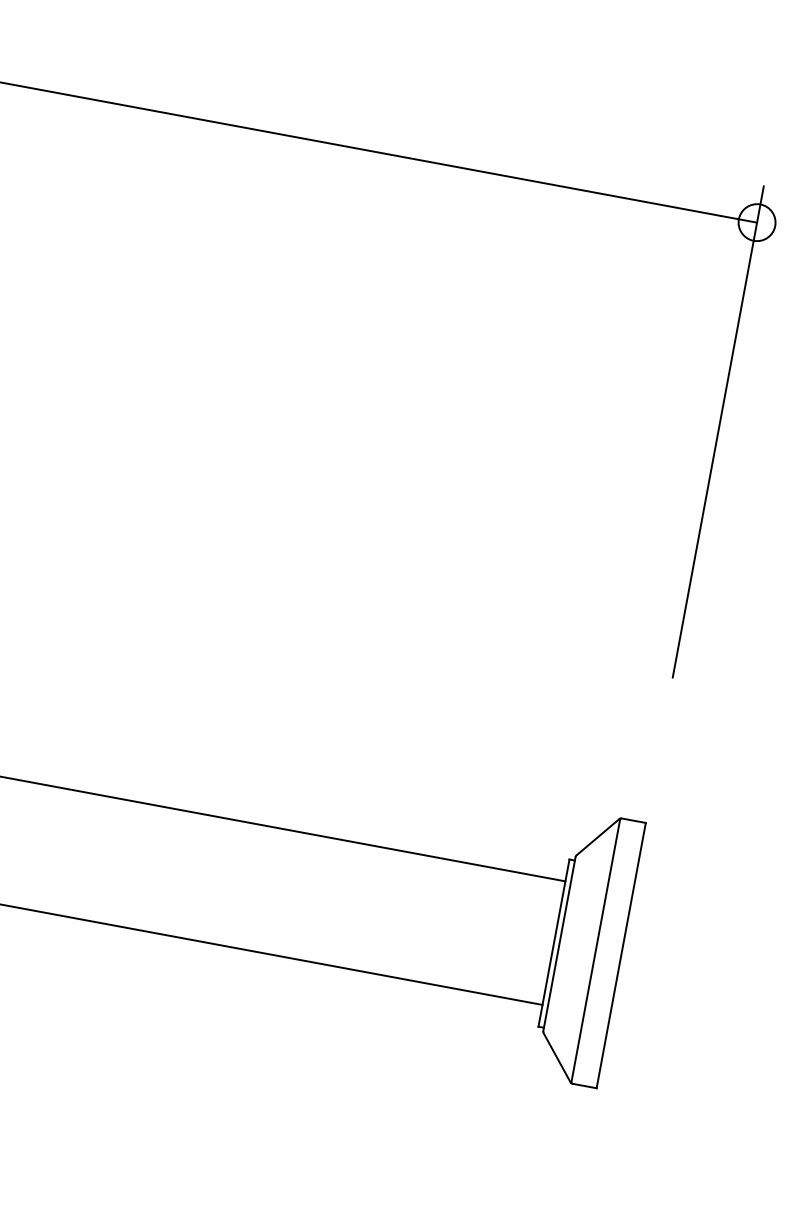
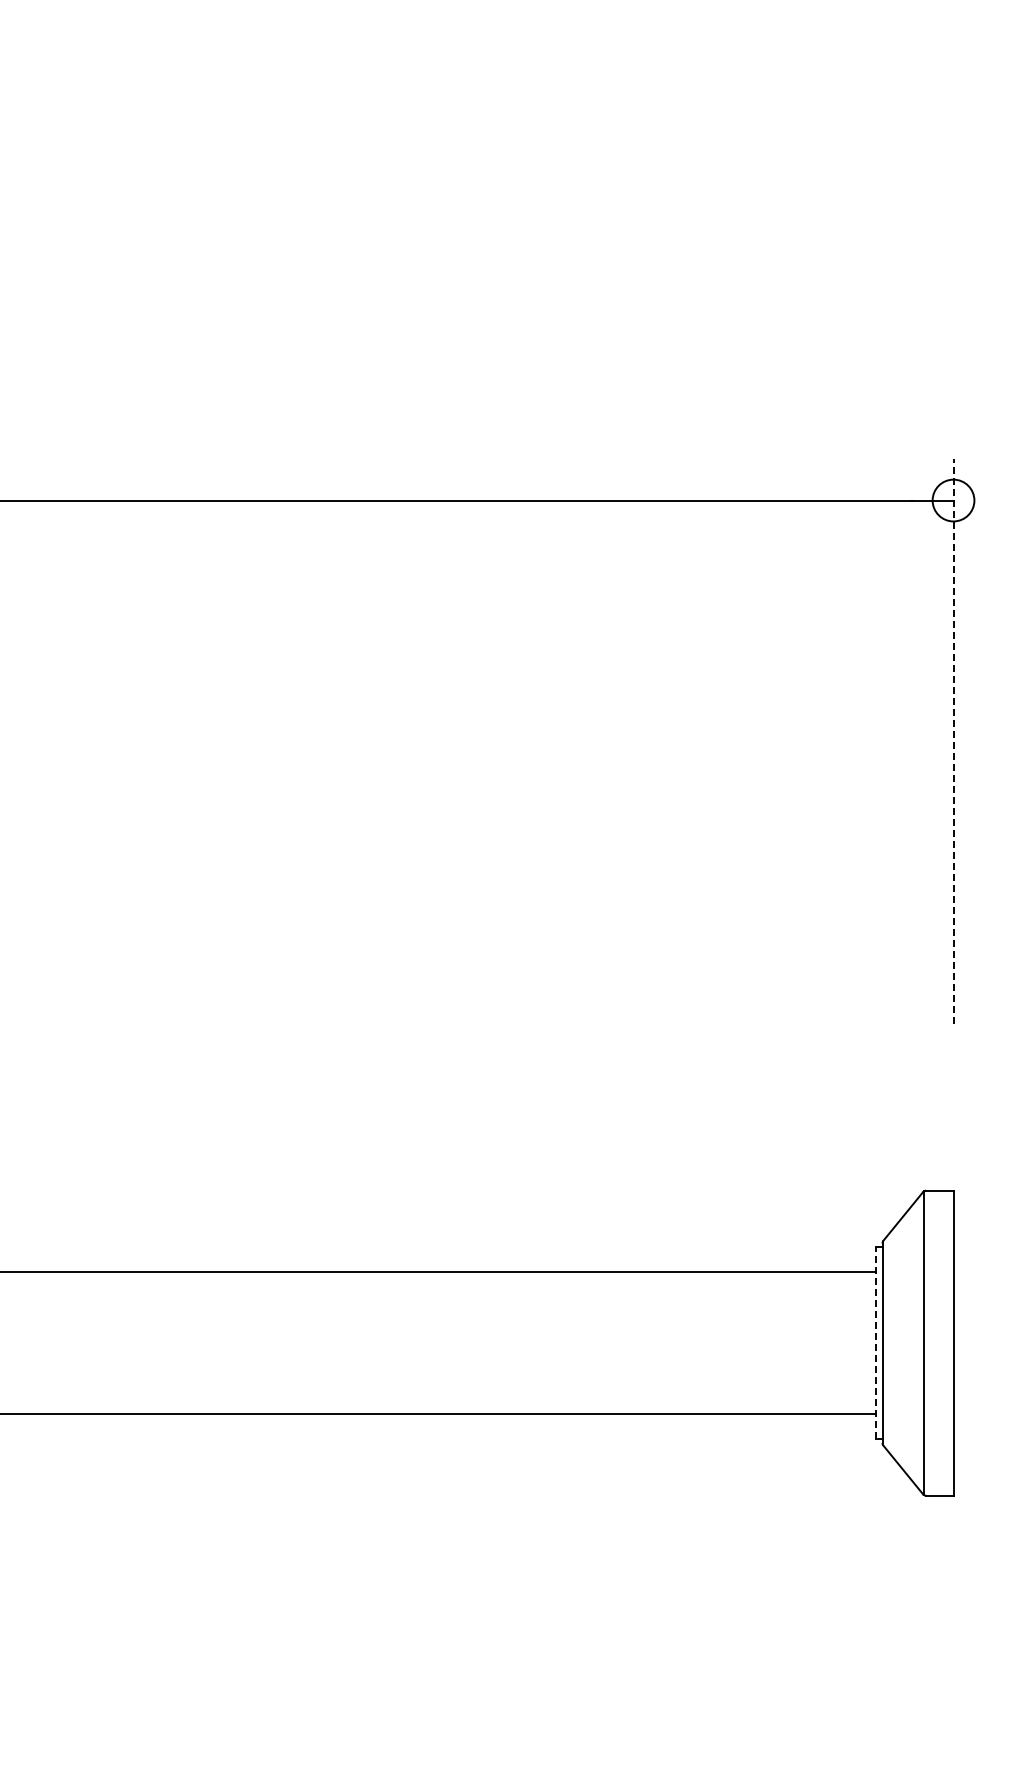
line: (718, 431) -> (953, 740), solid -> dashed
line: (554, 942) -> (876, 1342), solid -> dashed

